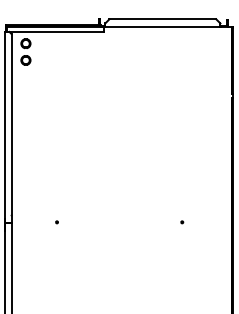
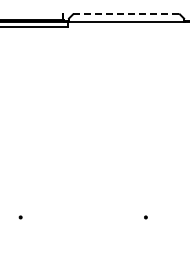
line: (163, 19) -> (127, 14), solid -> dashed

